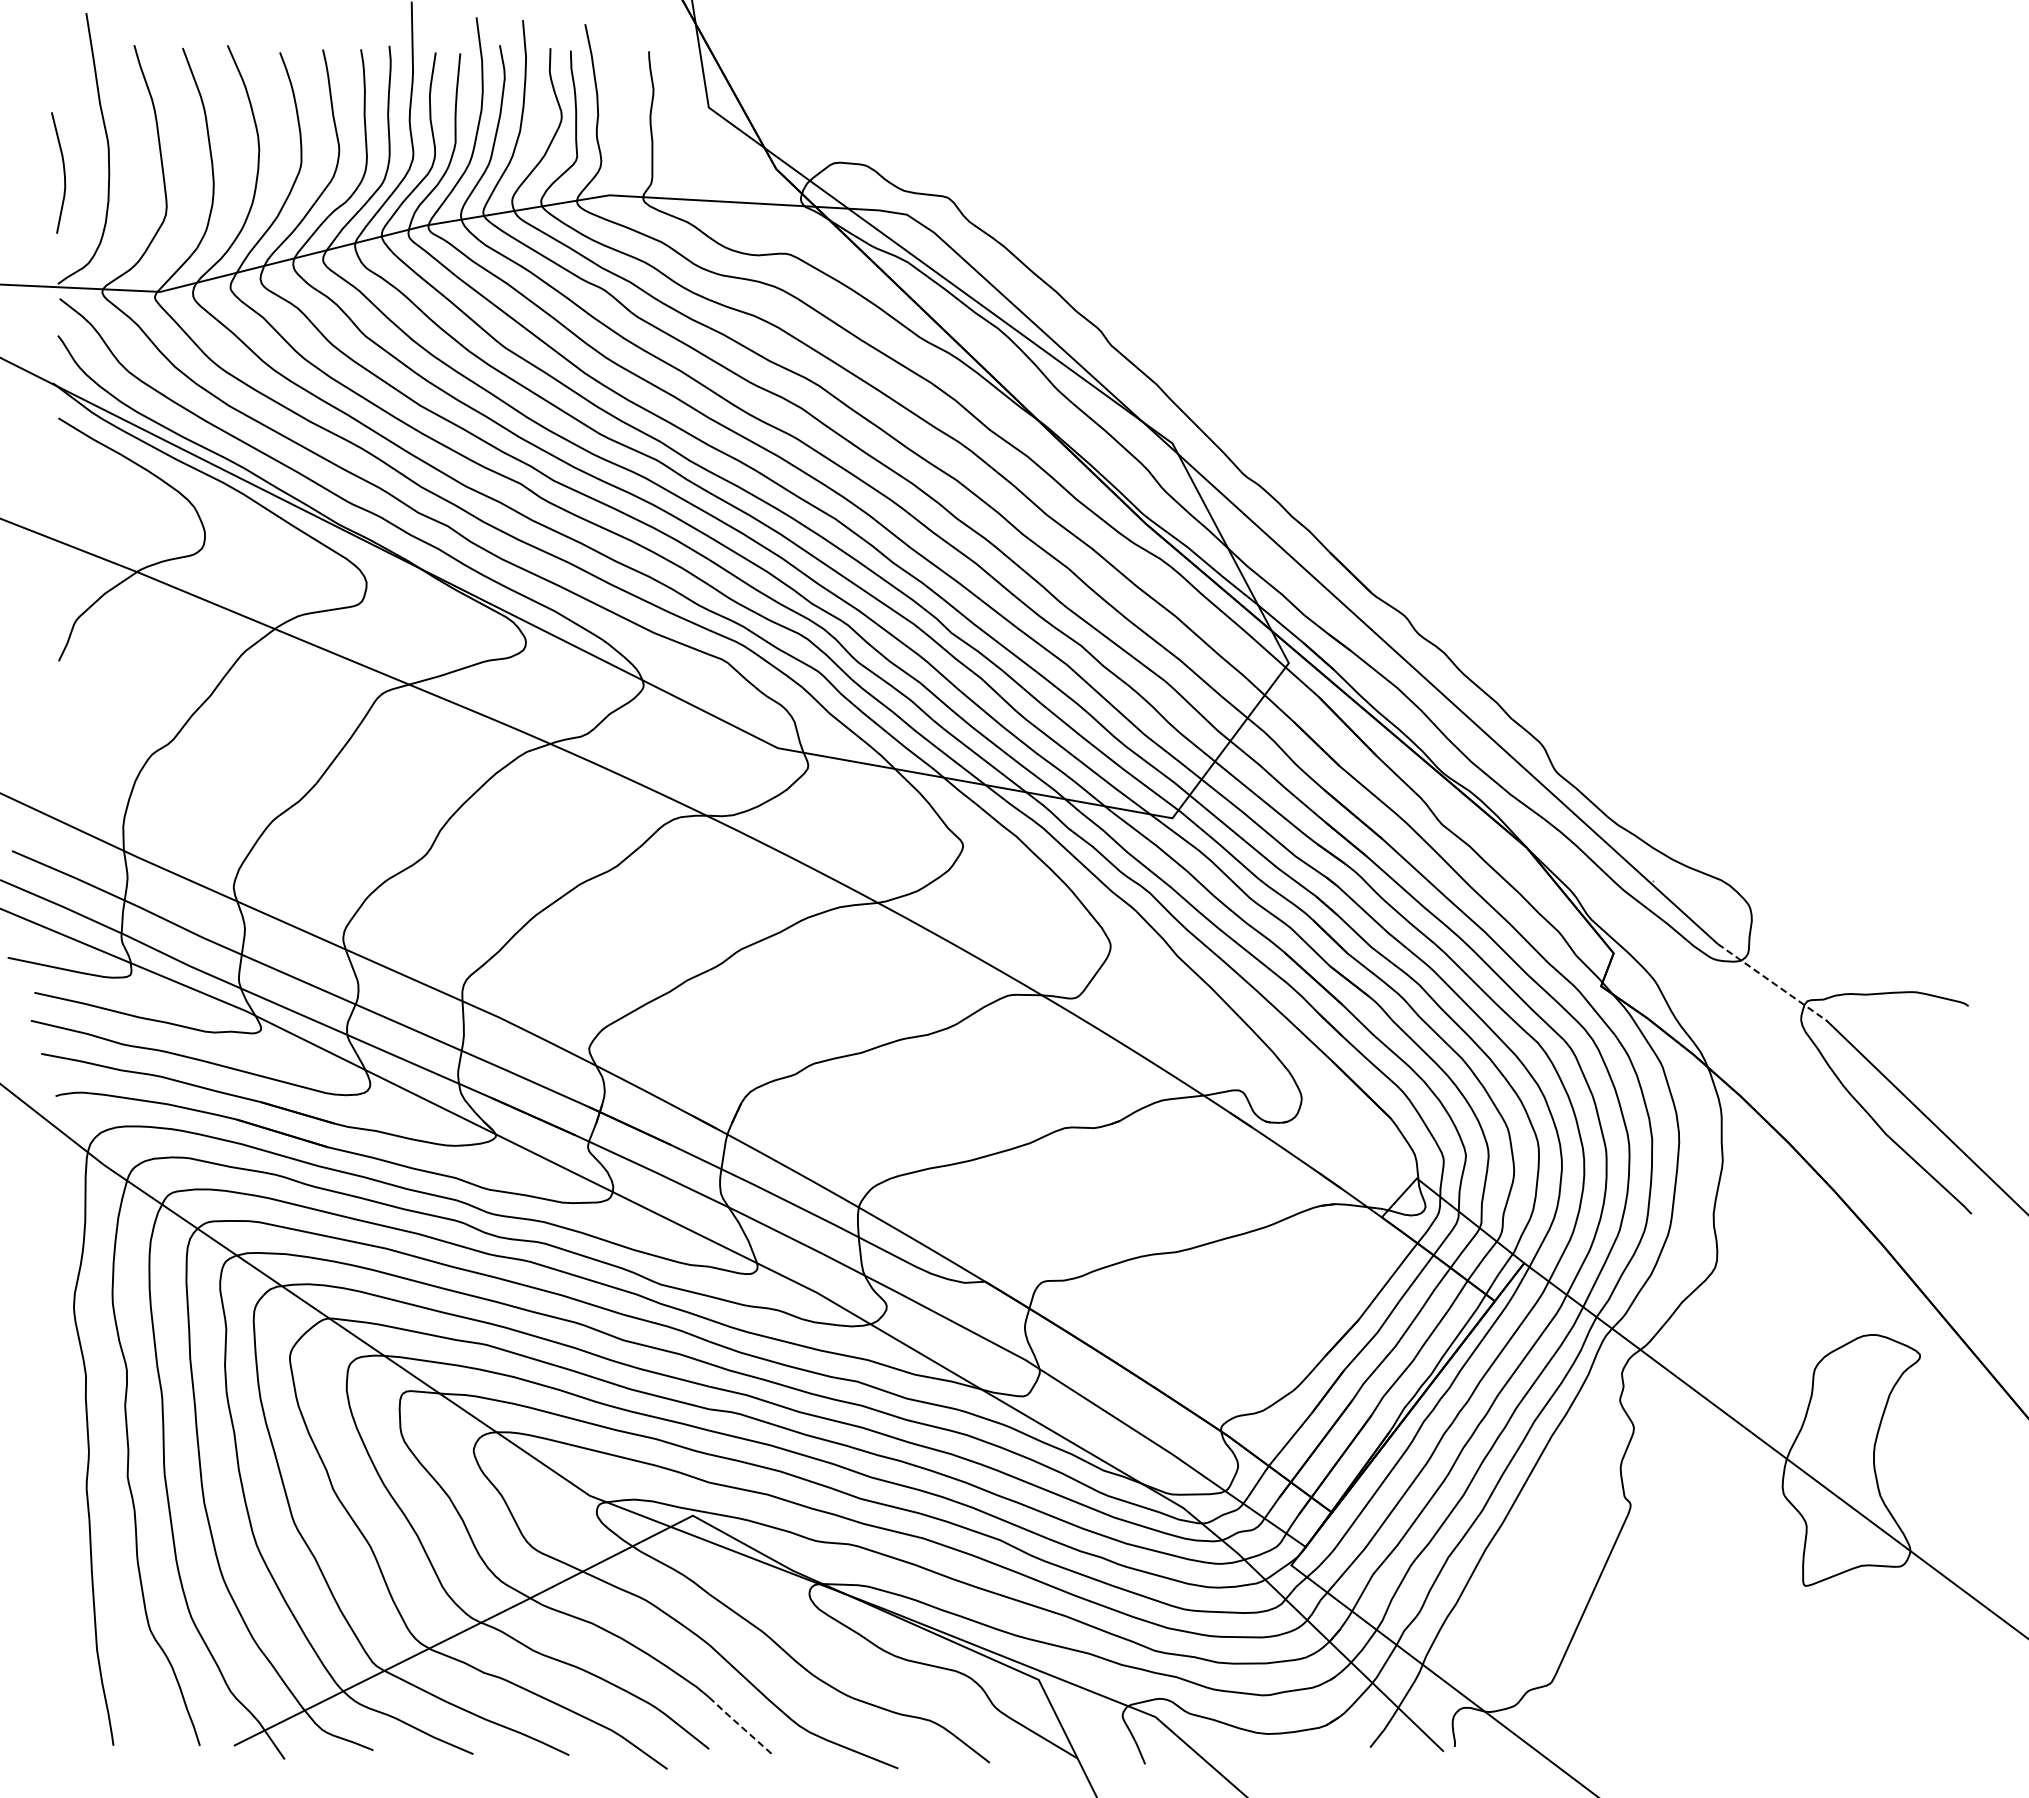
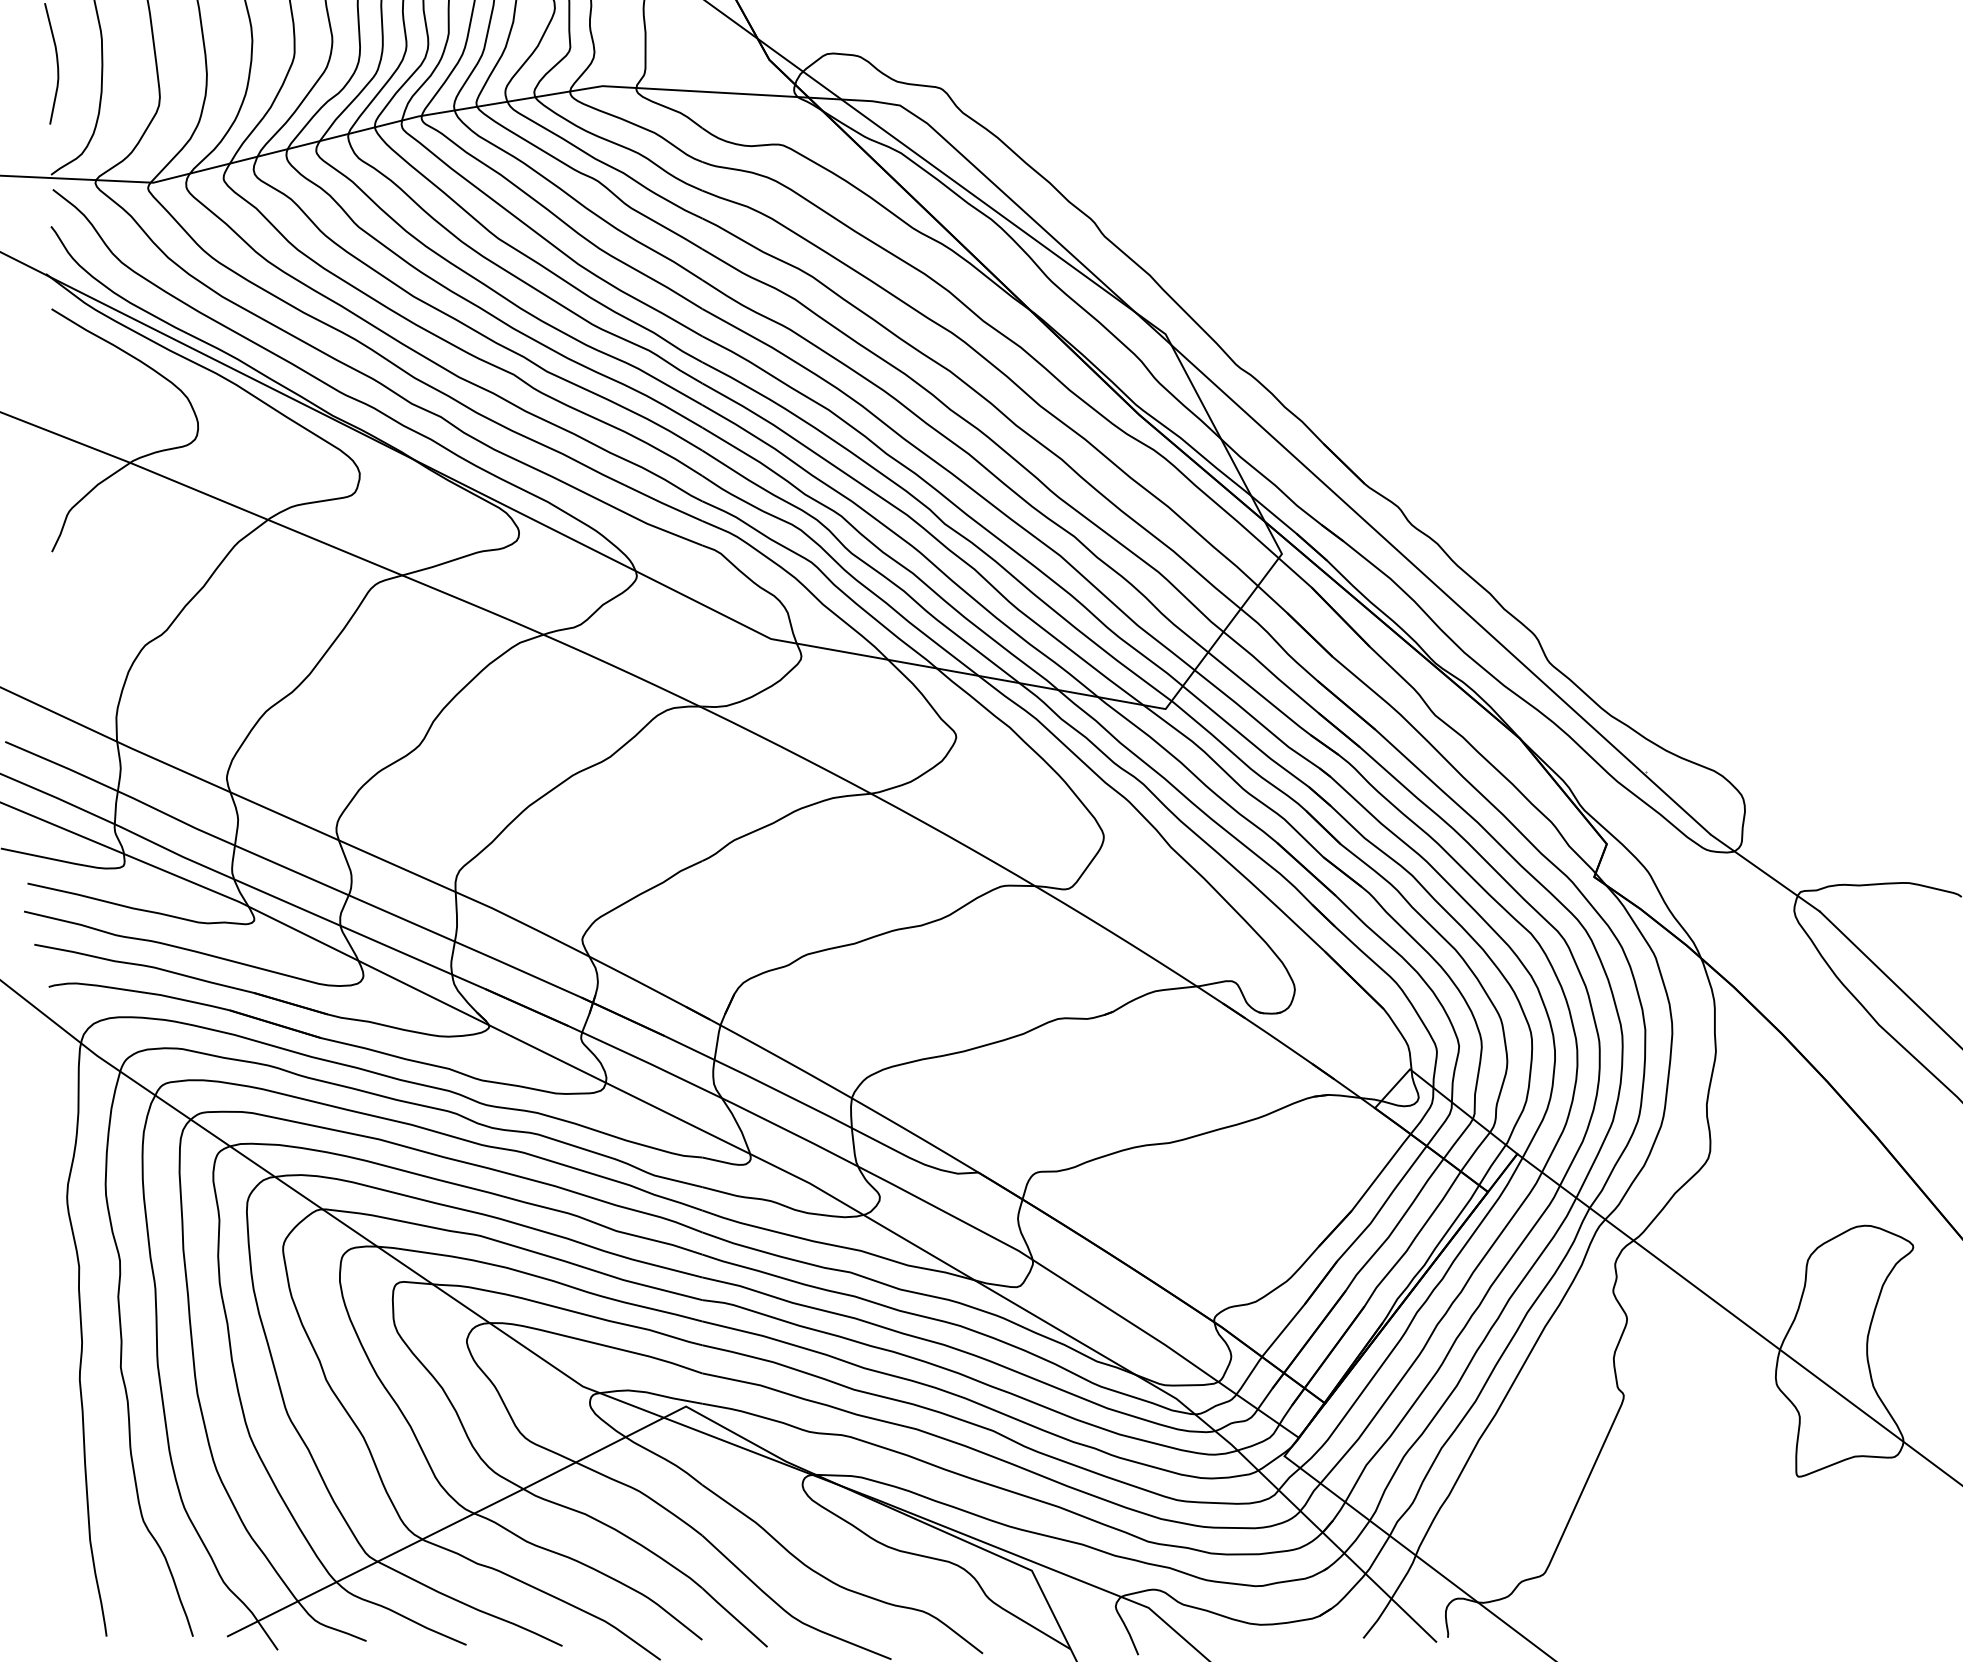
line: (1772, 982) -> (1765, 873), dashed -> solid
line: (741, 1726) -> (734, 1617), dashed -> solid

